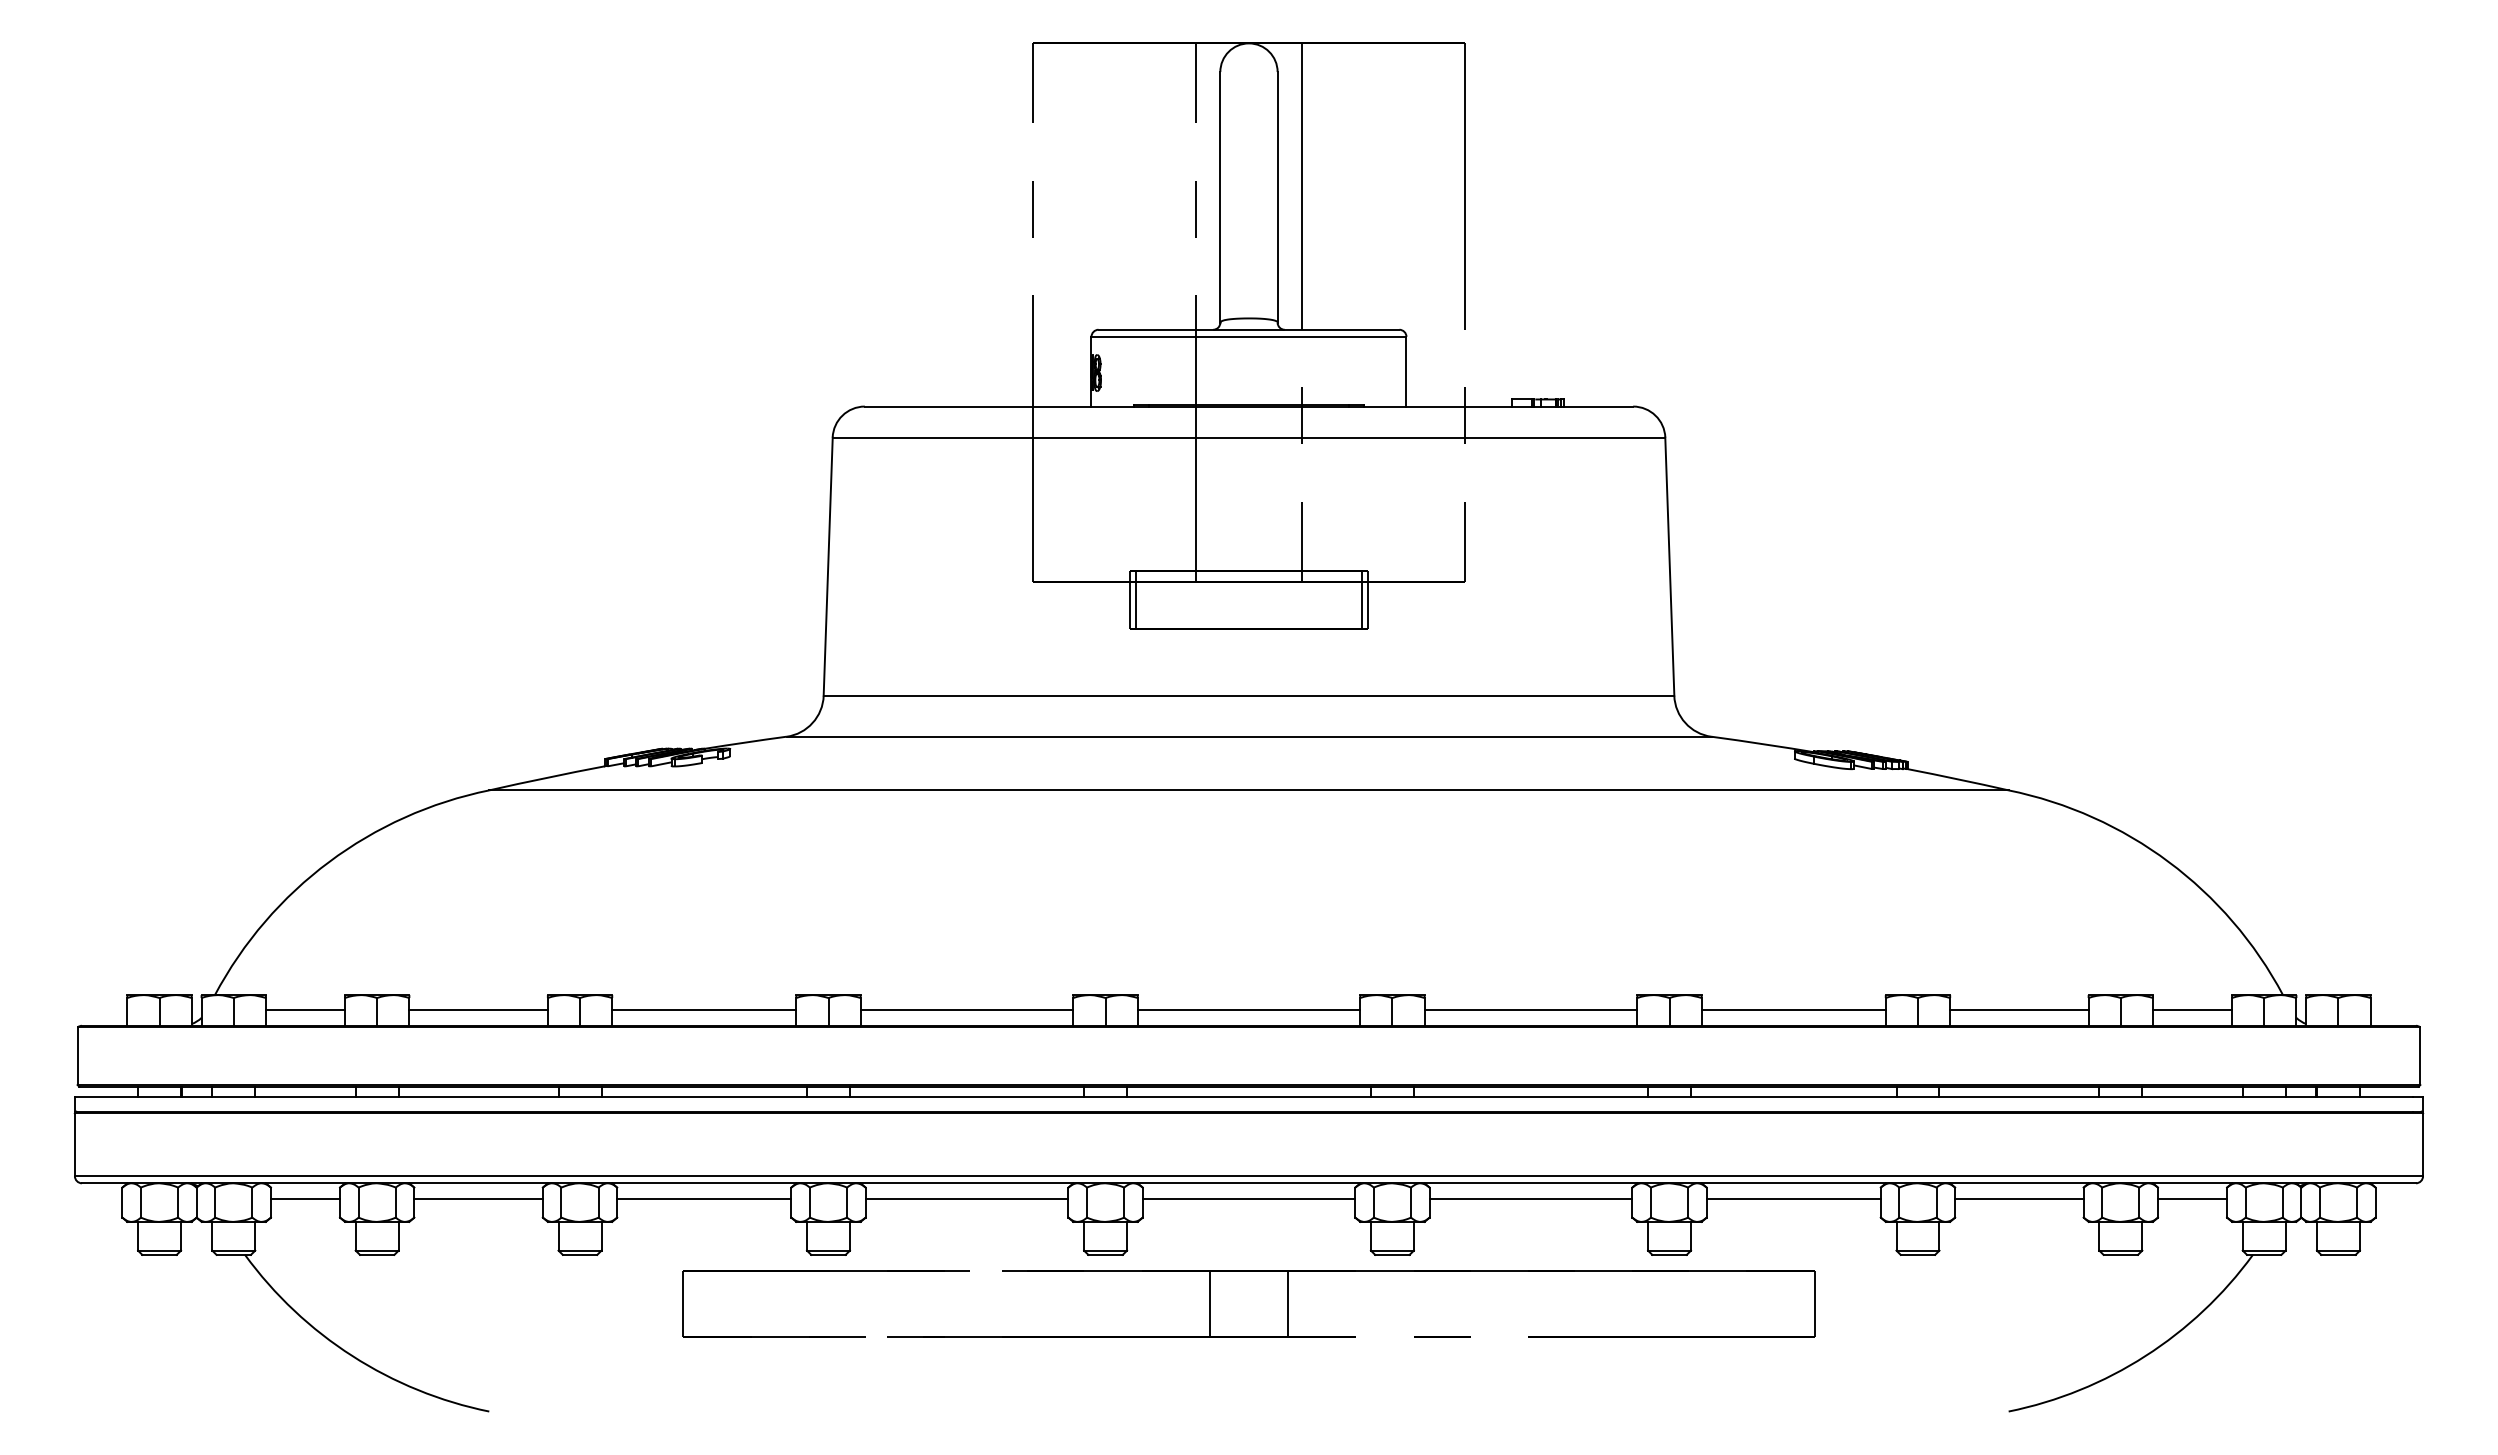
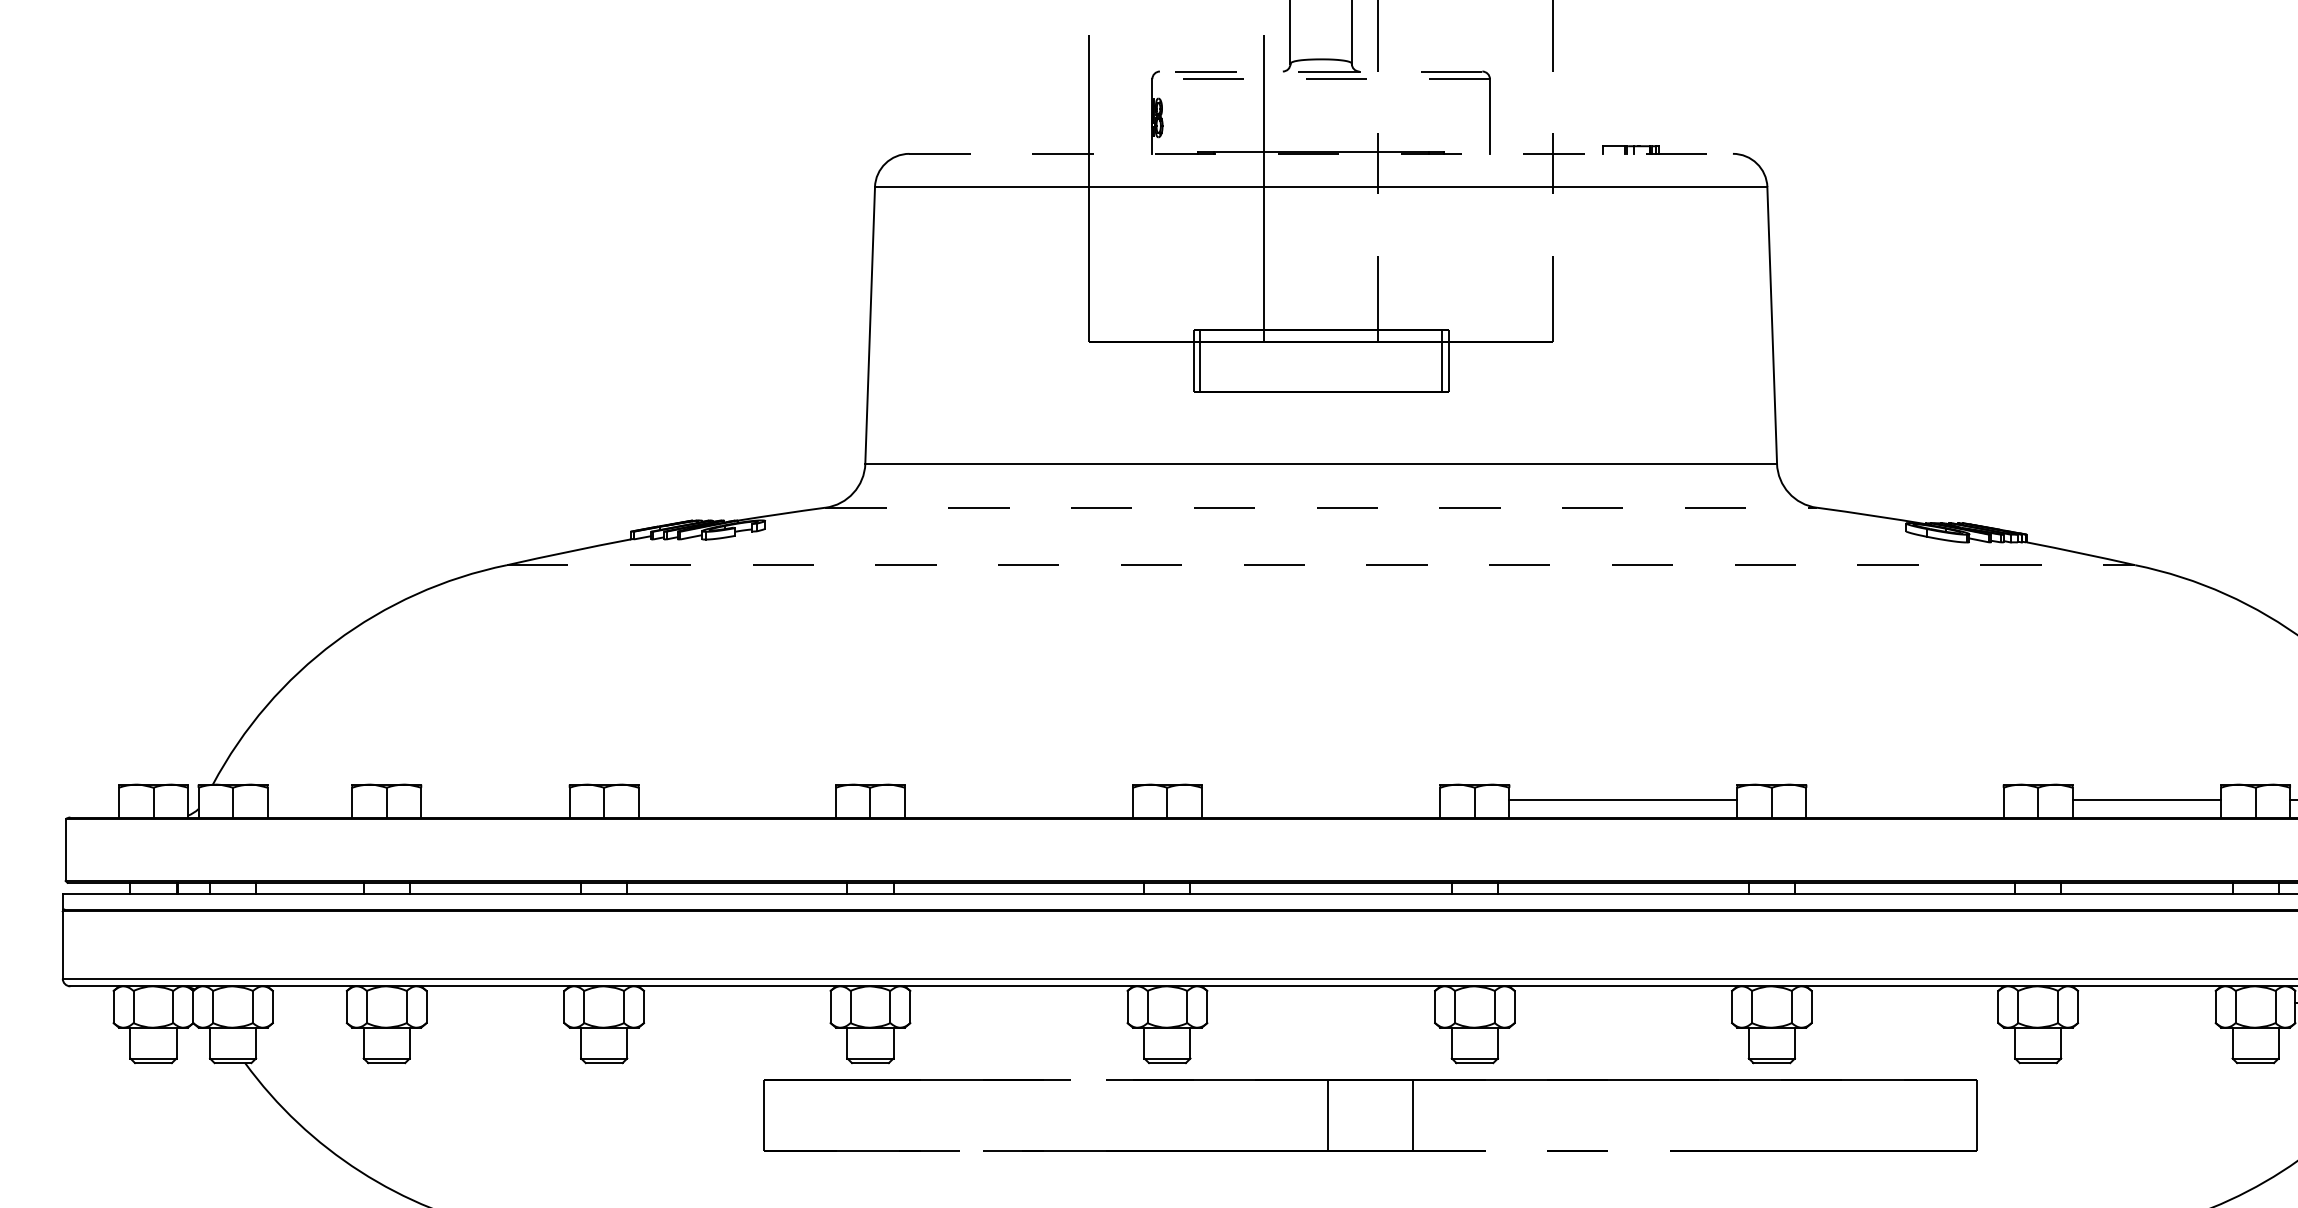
line: (1248, 329) -> (1320, 71), solid -> dashed
line: (1248, 336) -> (1320, 78), solid -> dashed
line: (1249, 406) -> (1321, 153), solid -> dashed
line: (1249, 736) -> (1321, 507), solid -> dashed
line: (1249, 790) -> (1321, 565), solid -> dashed
line: (305, 1009) -> (309, 800), removed
line: (478, 1009) -> (495, 800), removed
line: (704, 1009) -> (737, 800), removed
line: (966, 1009) -> (1018, 800), removed
line: (1248, 1009) -> (1320, 800), removed
line: (1793, 1009) -> (1904, 800), removed
line: (305, 1199) -> (309, 1003), removed
line: (478, 1199) -> (495, 1003), removed
line: (704, 1199) -> (737, 1003), removed
line: (966, 1199) -> (1018, 1003), removed
line: (1248, 1199) -> (1320, 1003), removed
line: (1530, 1199) -> (1622, 1003), removed
line: (1793, 1199) -> (1904, 1003), removed
line: (2019, 1199) -> (2146, 1003), removed
part: (1248, 1303) -> (1369, 1115), moved

